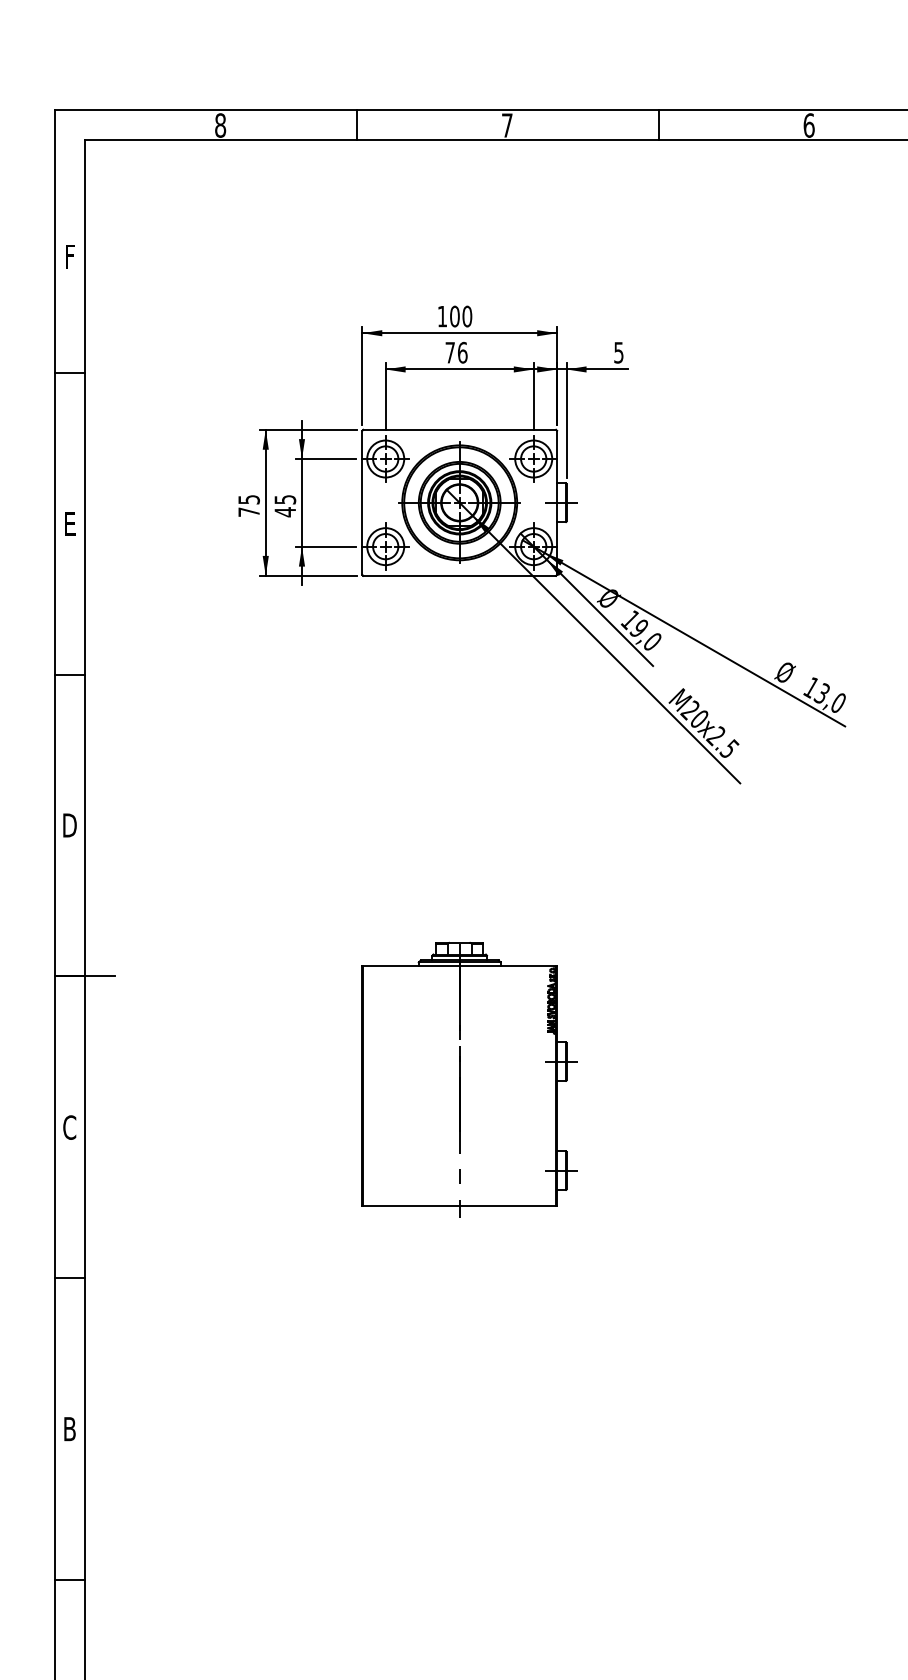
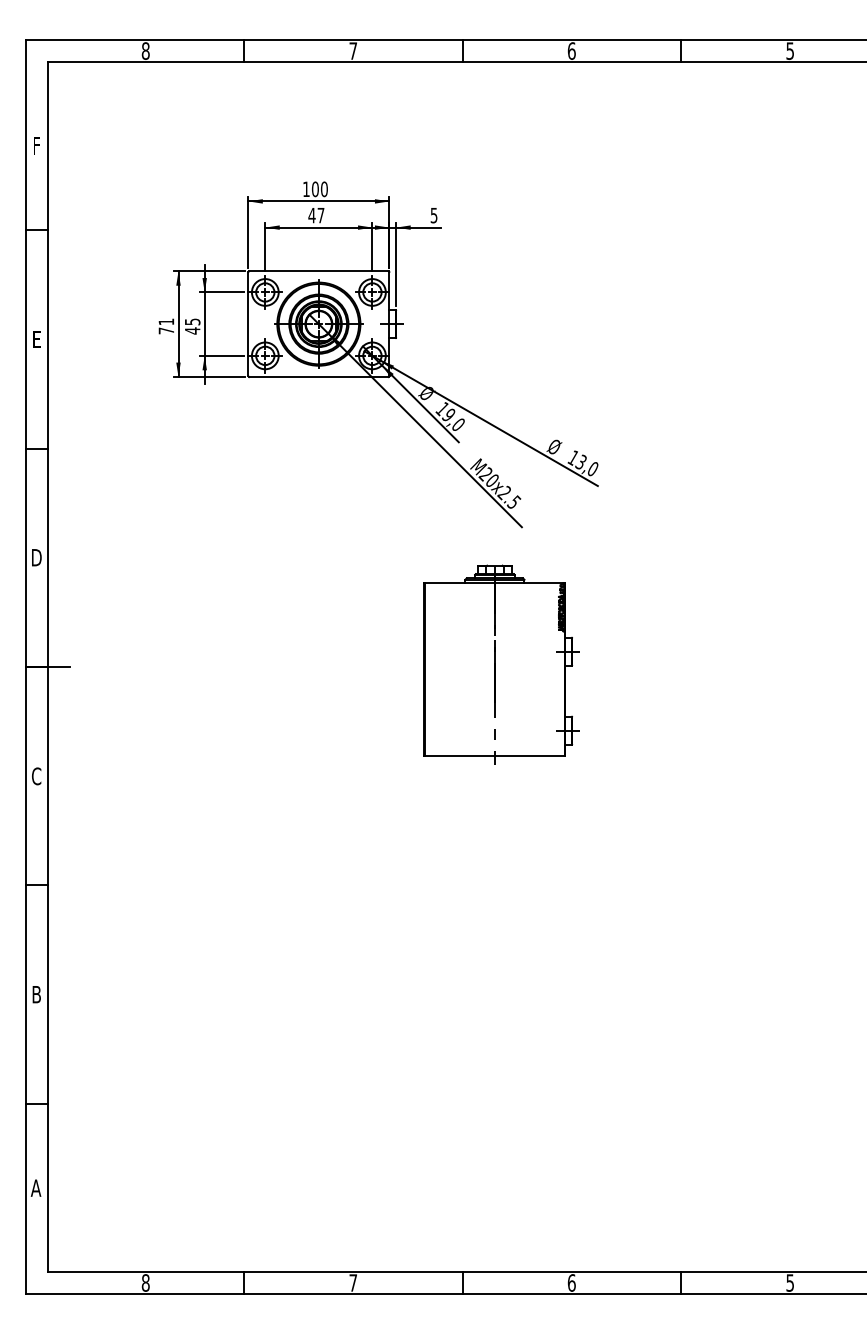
text: (456, 352) -> (316, 215), 76 -> 47
text: (249, 499) -> (166, 321), 75 -> 71
part: (468, 1079) -> (501, 664), moved

